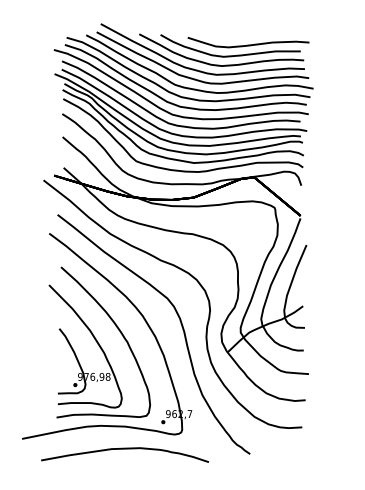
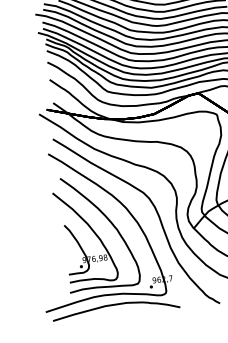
curve: (124, 449) -> (115, 305), moved

